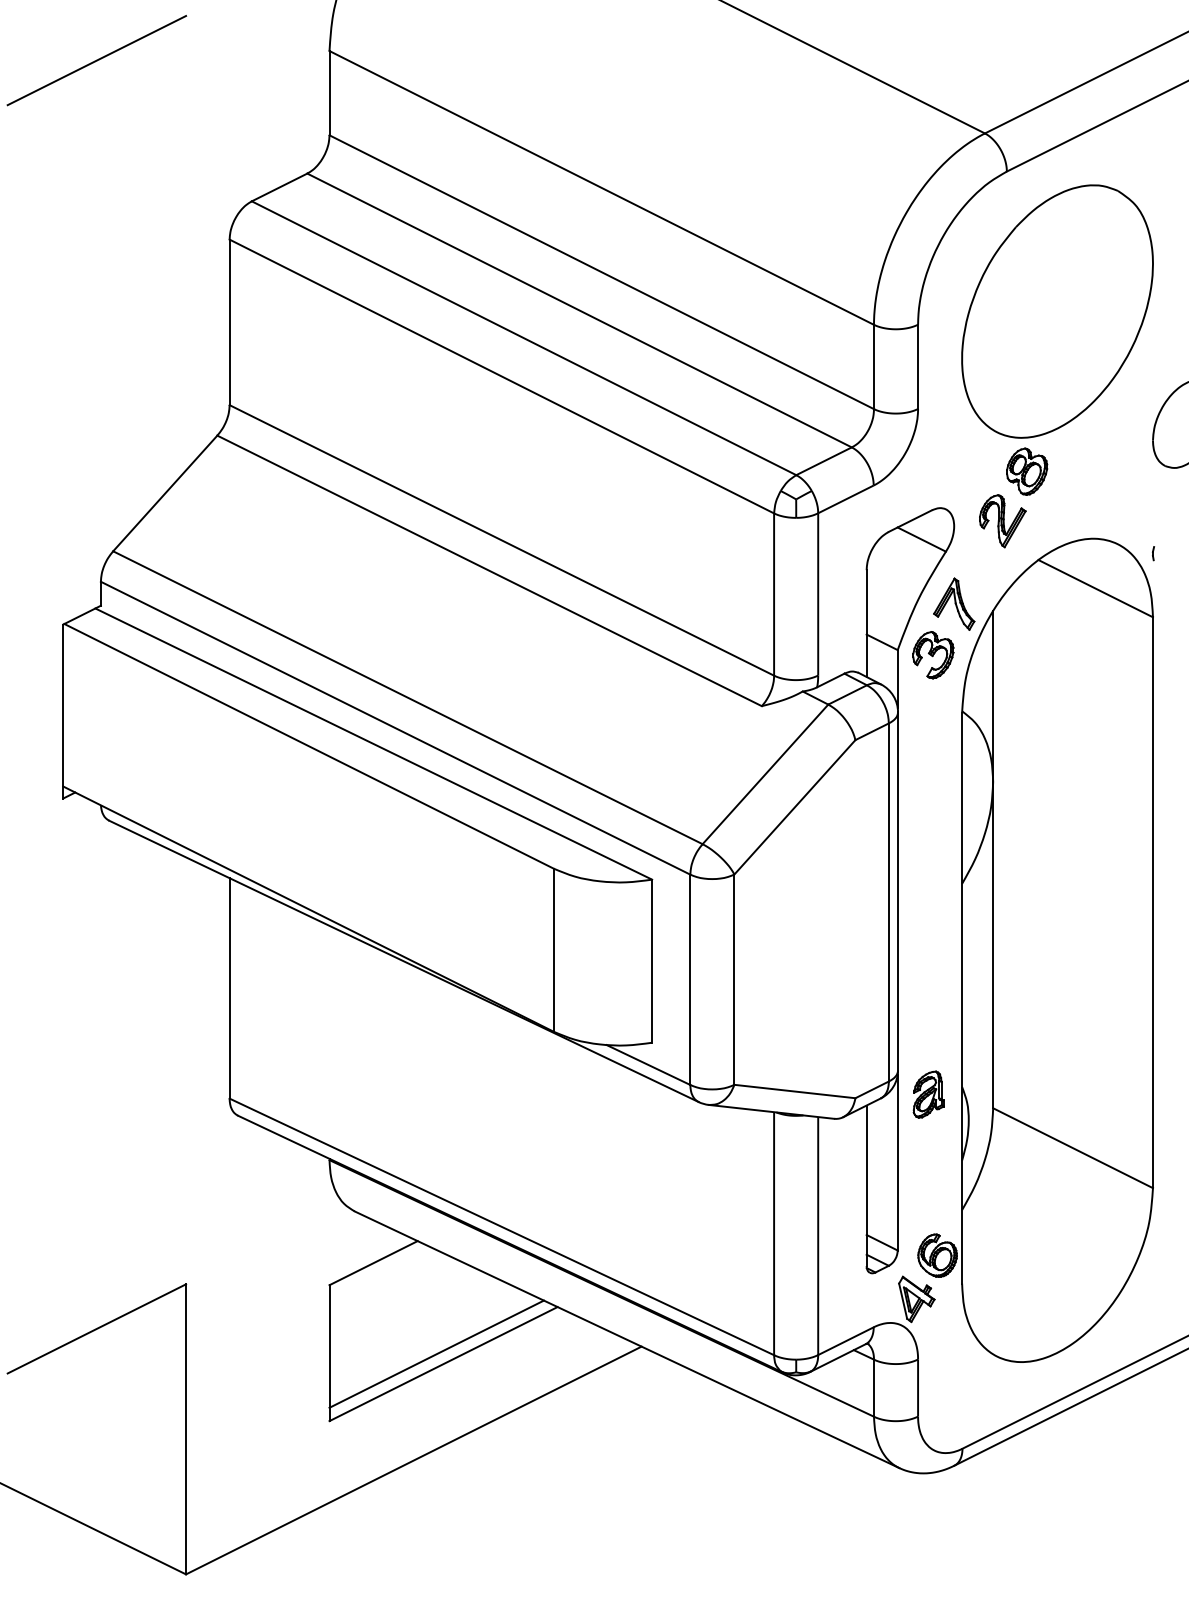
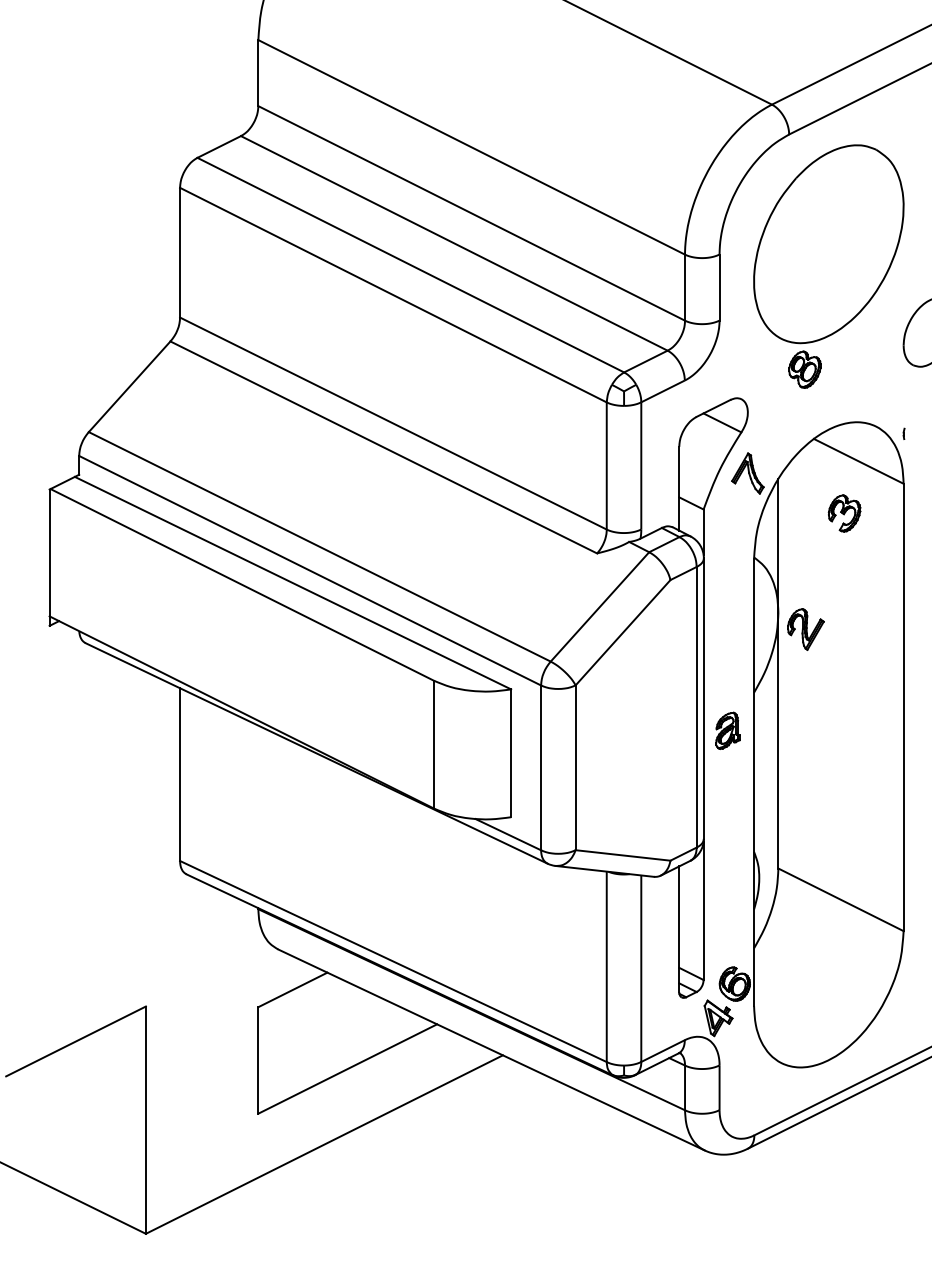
line: (96, 60) -> (75, 47), removed
part: (1002, 521) -> (805, 629), moved
part: (933, 655) -> (844, 513), moved
part: (928, 1094) -> (727, 730), moved
line: (436, 1354) -> (342, 1061), removed

